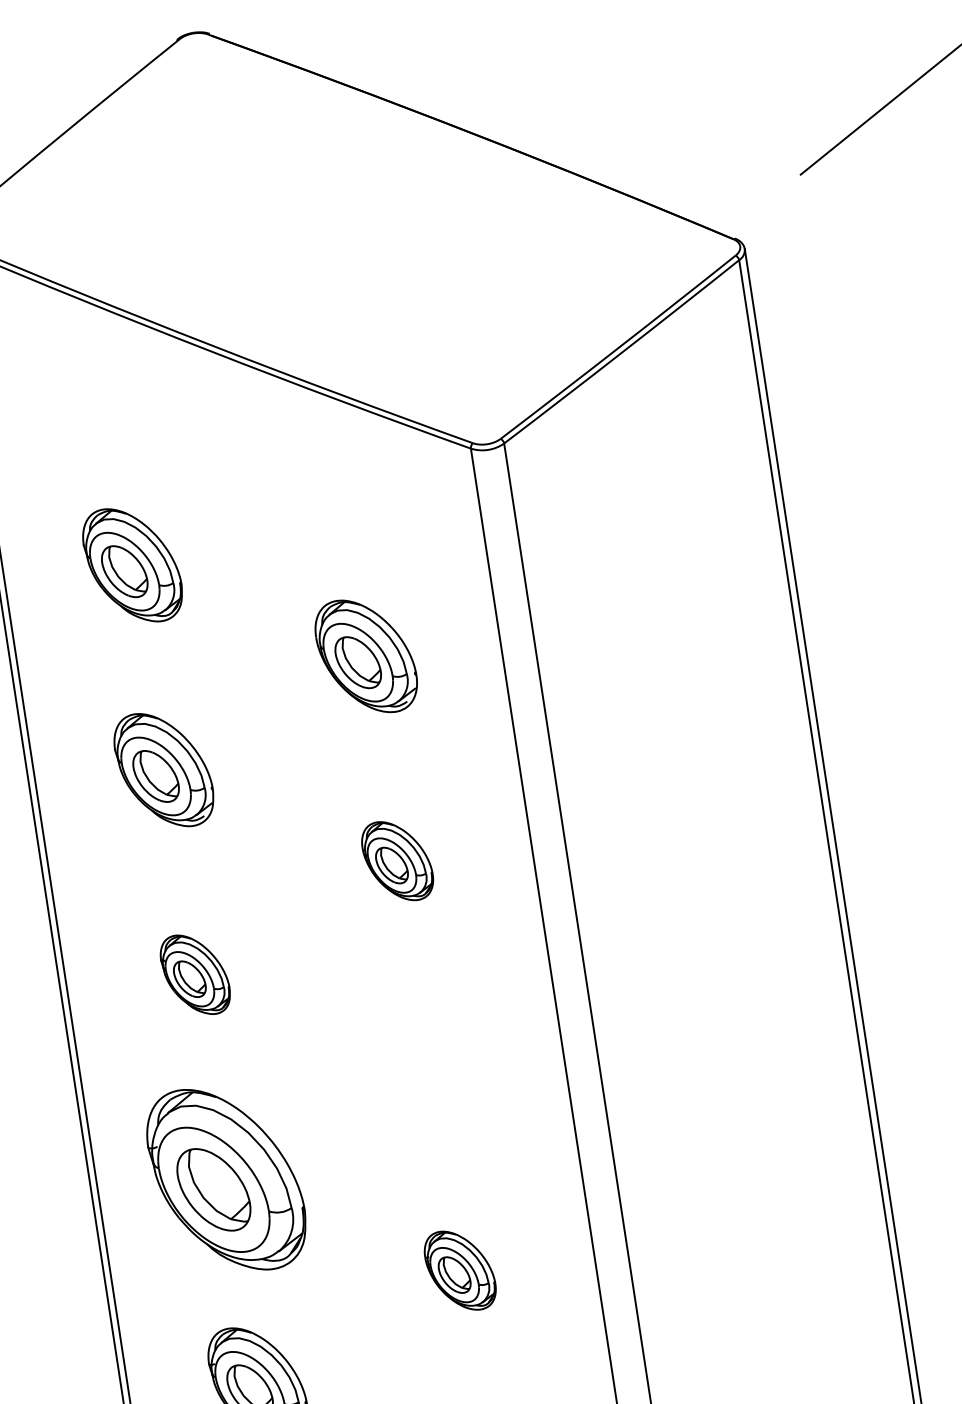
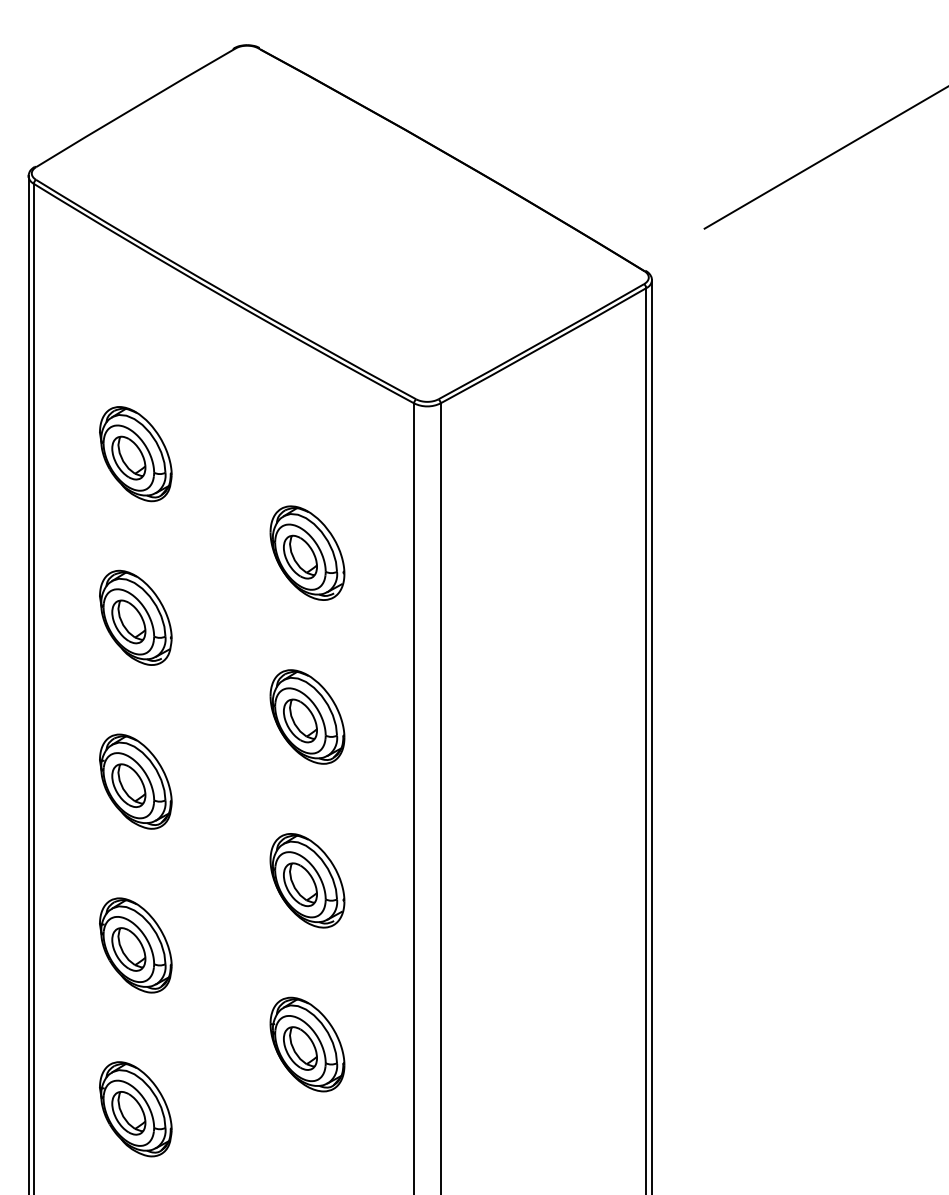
part: (397, 860) -> (307, 716), size x1.43
part: (194, 974) -> (135, 781), size x1.43
part: (428, 1065) -> (307, 880), added
part: (226, 1179) -> (135, 945), size x0.62
part: (460, 1270) -> (307, 1044), size x1.43

